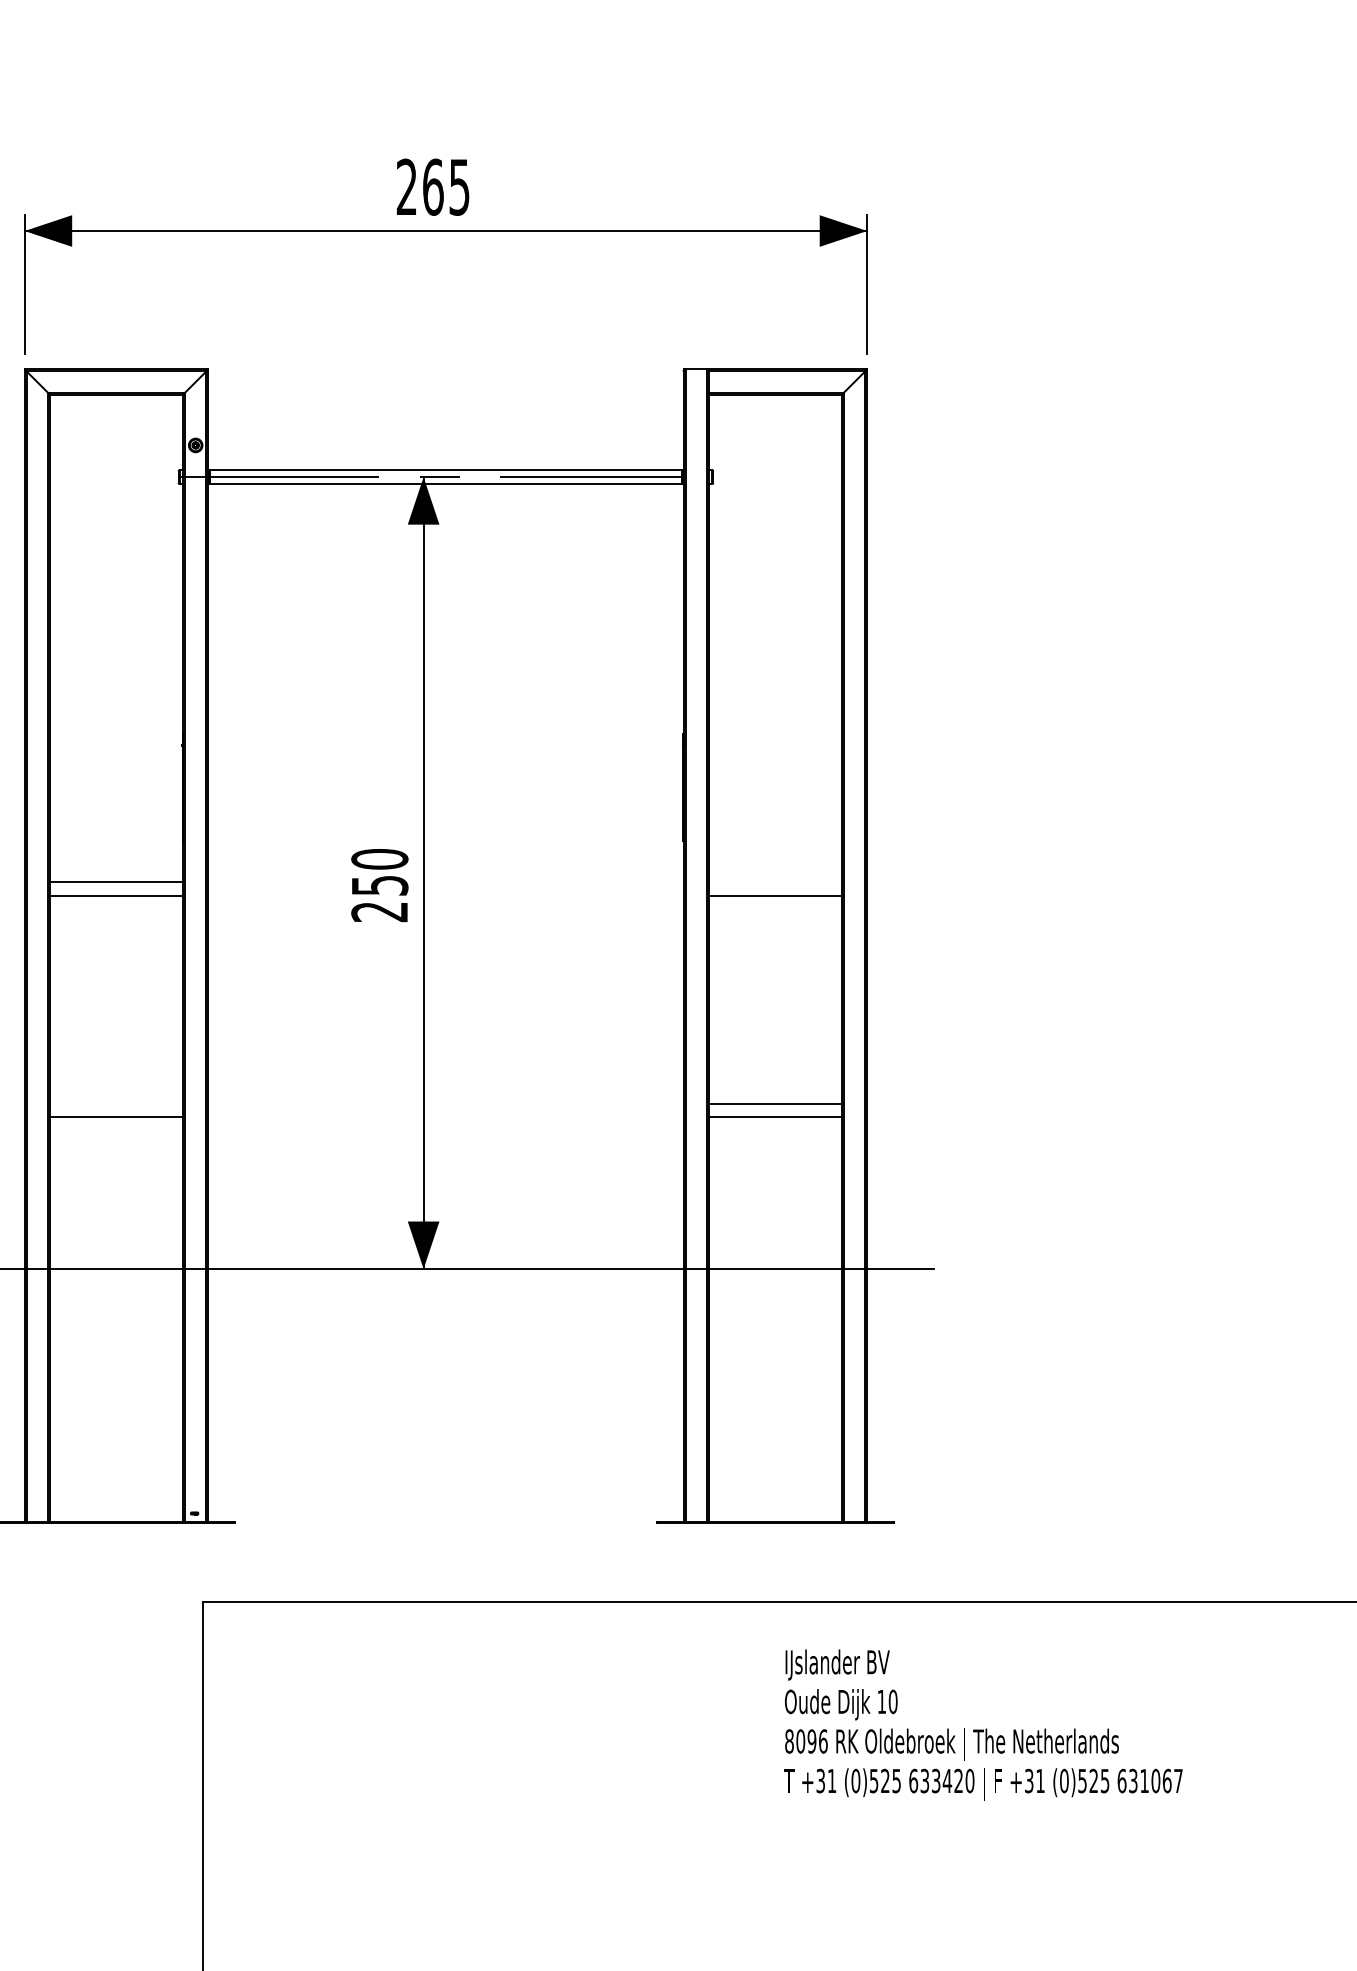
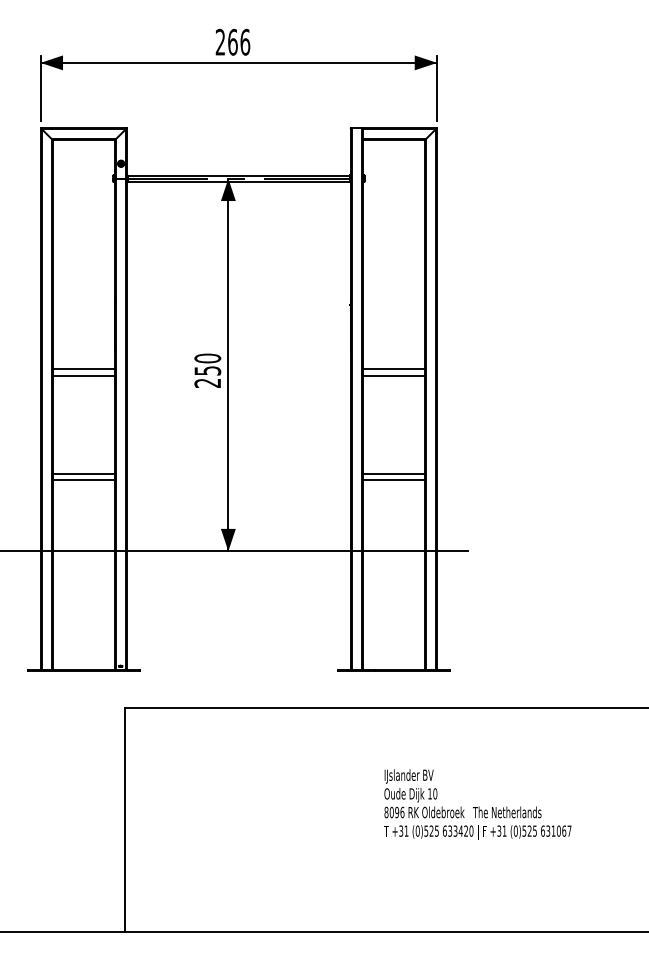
text: (459, 185) -> (245, 41), 265 -> 266
line: (774, 882) -> (393, 369), added
line: (115, 1103) -> (83, 473), added
text: (982, 1724) -> (477, 804), moved

